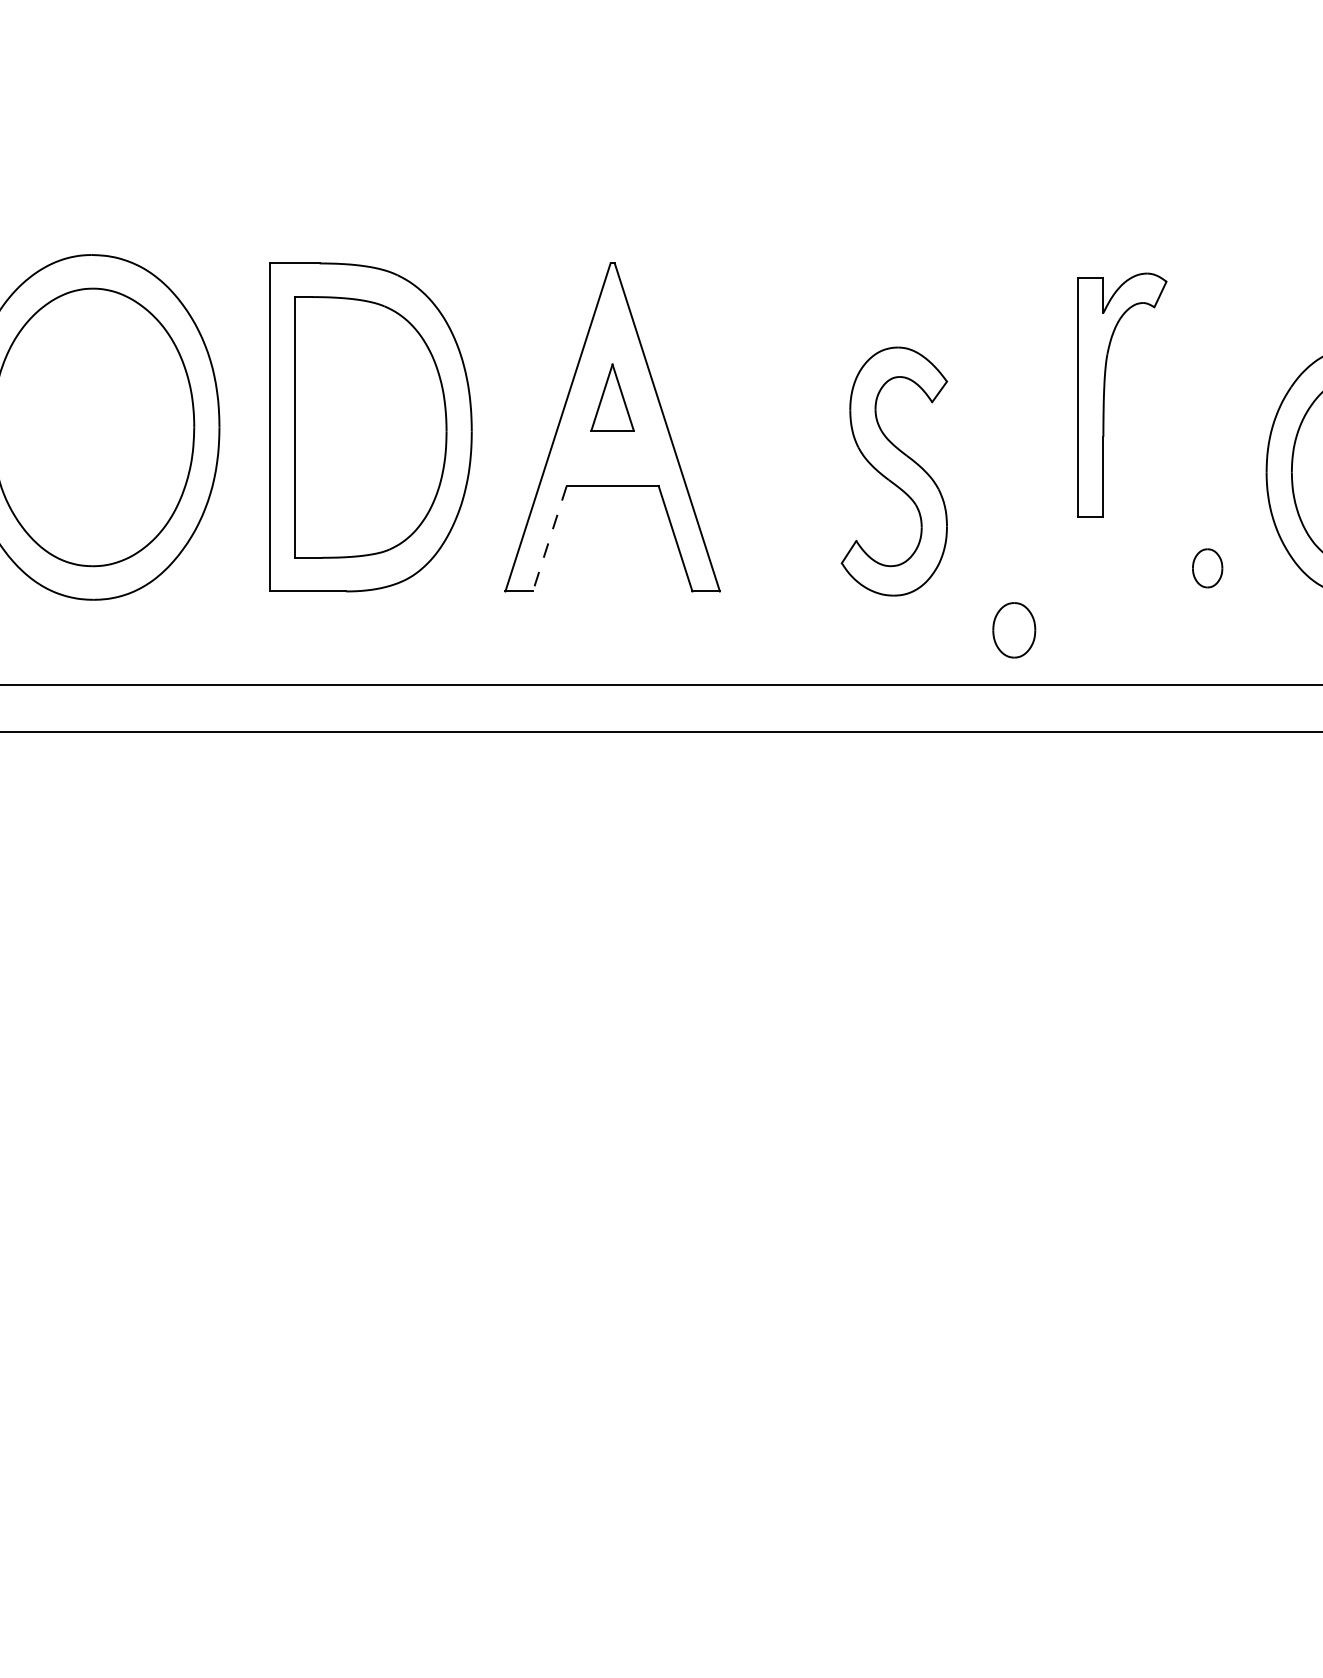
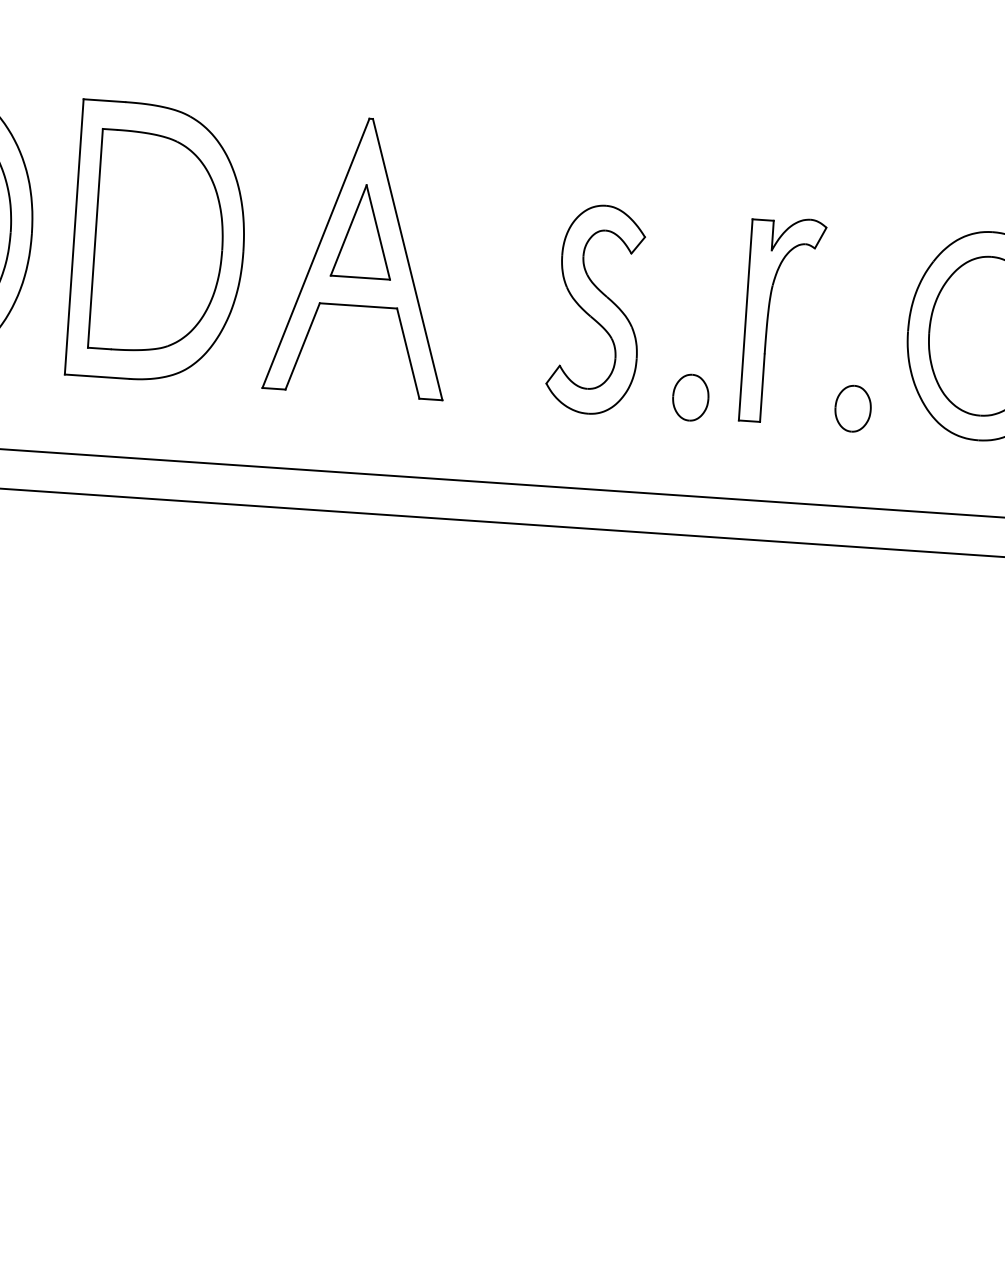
part: (1105, 389) -> (769, 314), moved
part: (612, 397) -> (363, 231), size x1.67
line: (549, 539) -> (302, 346), dashed -> solid
part: (1207, 568) -> (852, 408), size x1.43
part: (1014, 630) -> (690, 397), moved

